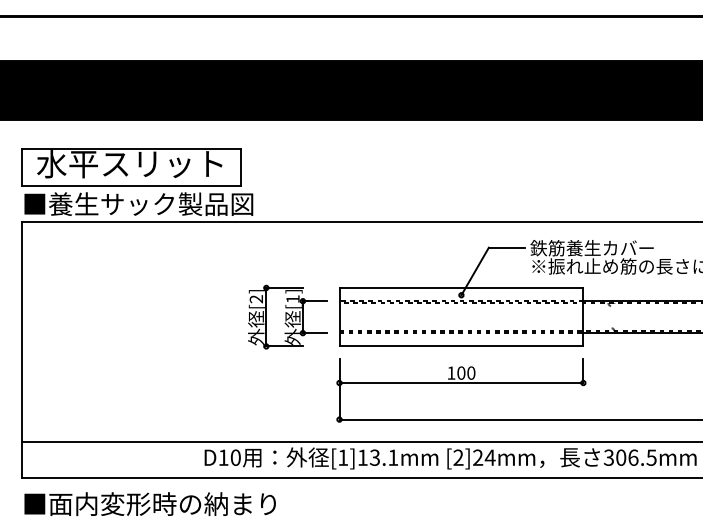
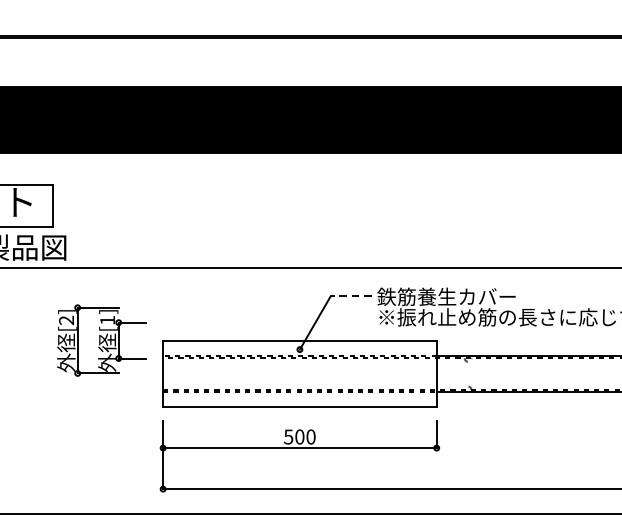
line: (506, 247) -> (350, 296), solid -> dashed
part: (287, 316) -> (101, 339), moved
text: (451, 372) -> (288, 436), 100 -> 500

